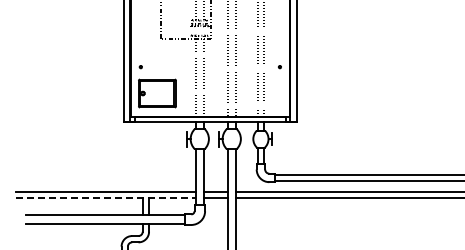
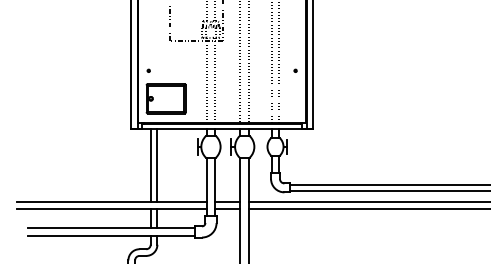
line: (142, 156) -> (150, 165), added
line: (149, 156) -> (157, 165), added
line: (105, 198) -> (111, 209), dashed -> solid

